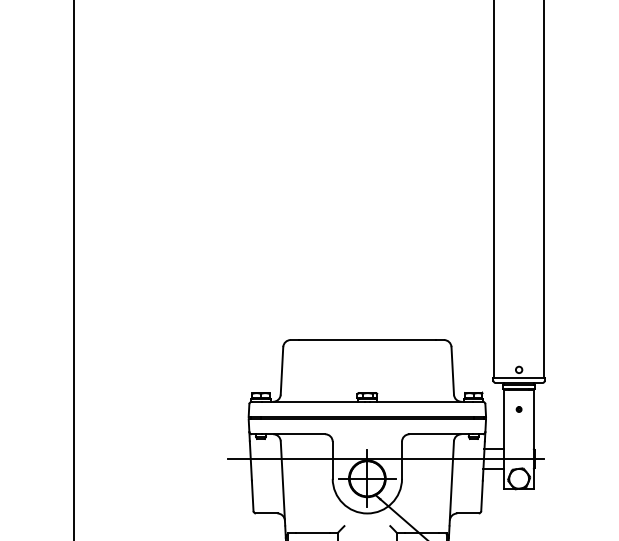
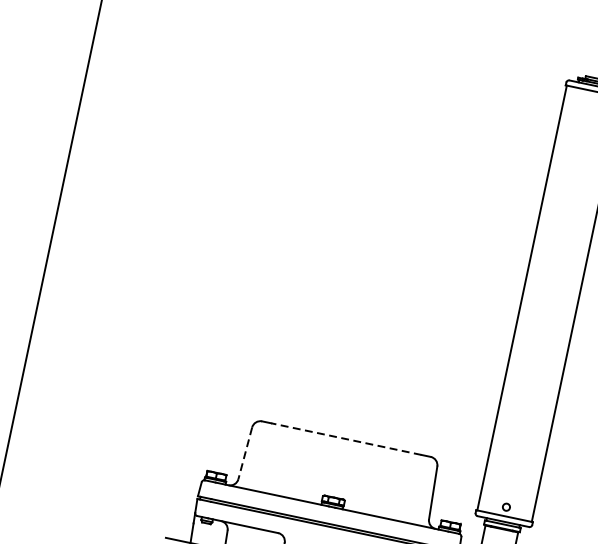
line: (366, 340) -> (345, 439), solid -> dashed
line: (282, 370) -> (245, 452), solid -> dashed

